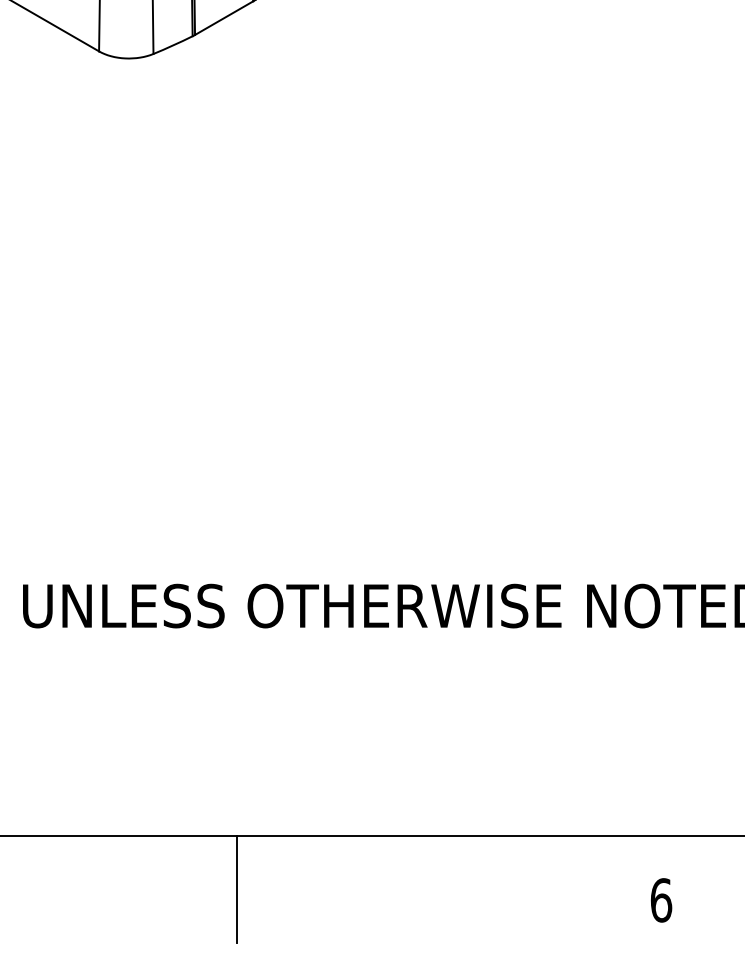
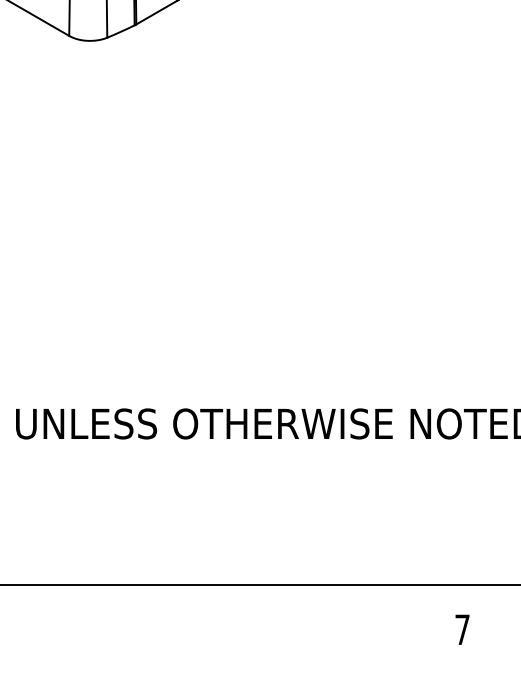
line: (236, 888) -> (165, 621), removed
text: (661, 899) -> (462, 629), 6 -> 7

